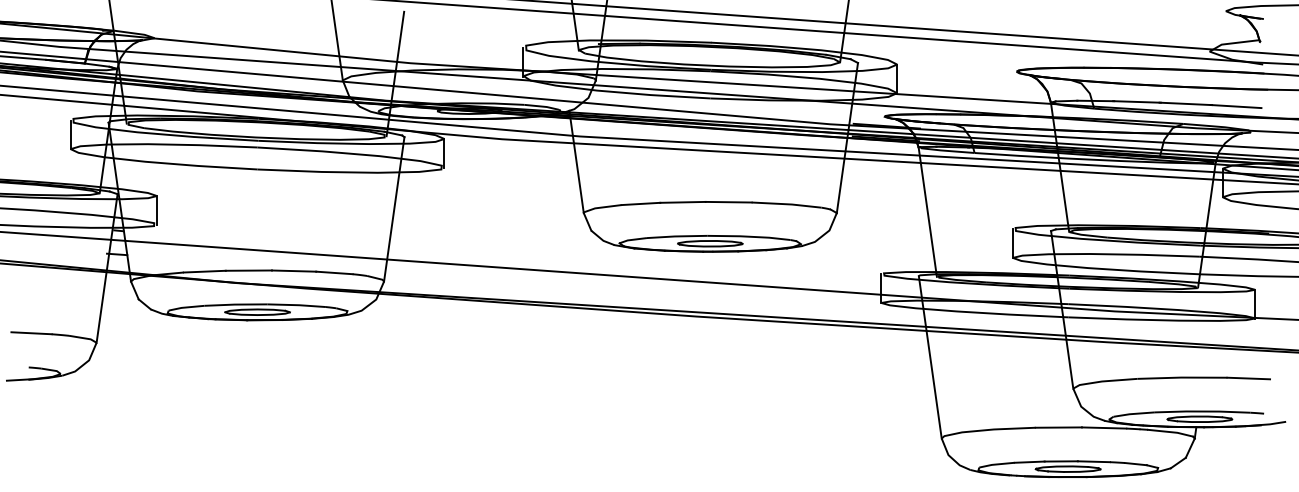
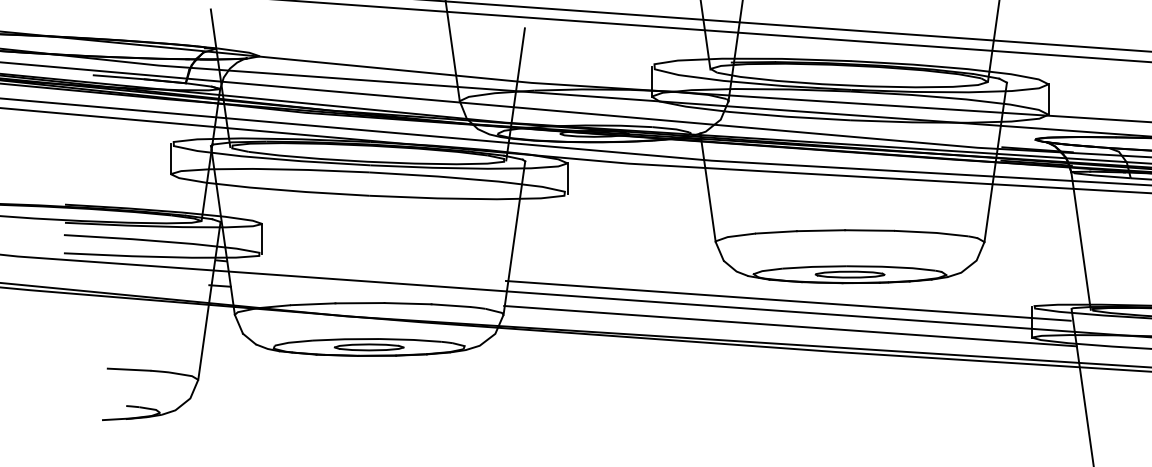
line: (652, 268) -> (788, 300), added
line: (653, 292) -> (789, 326), added

